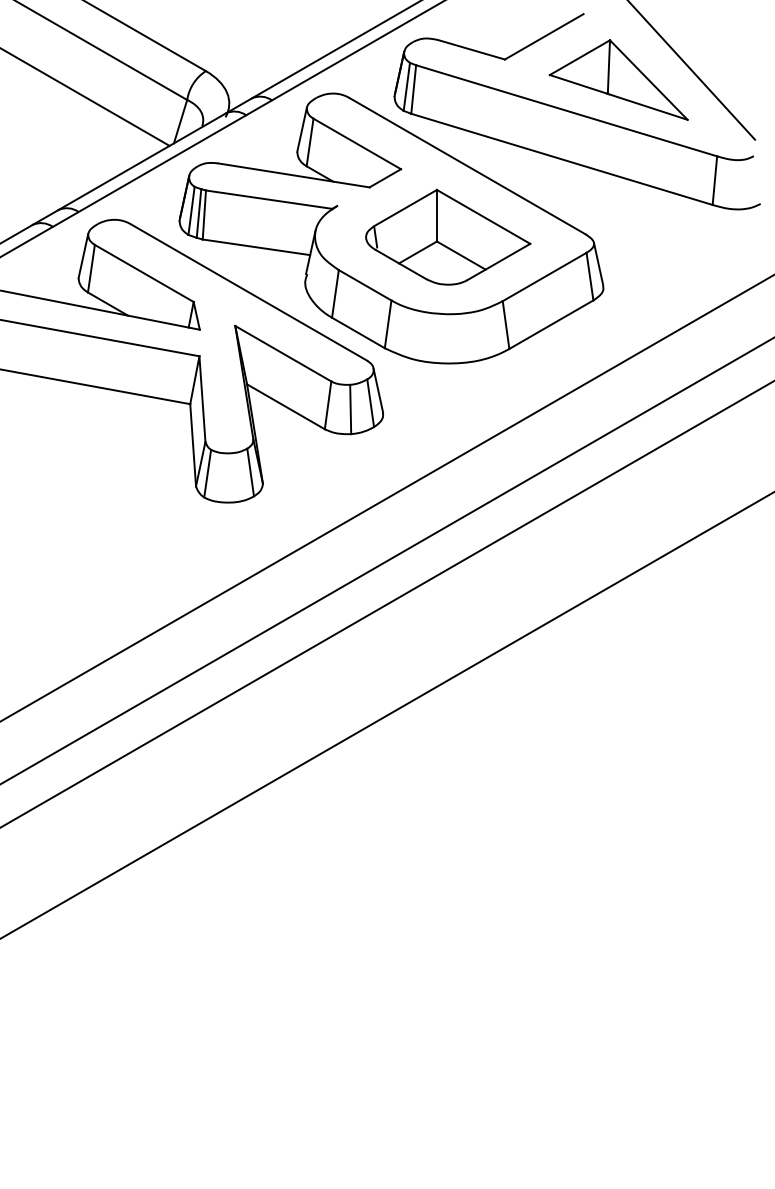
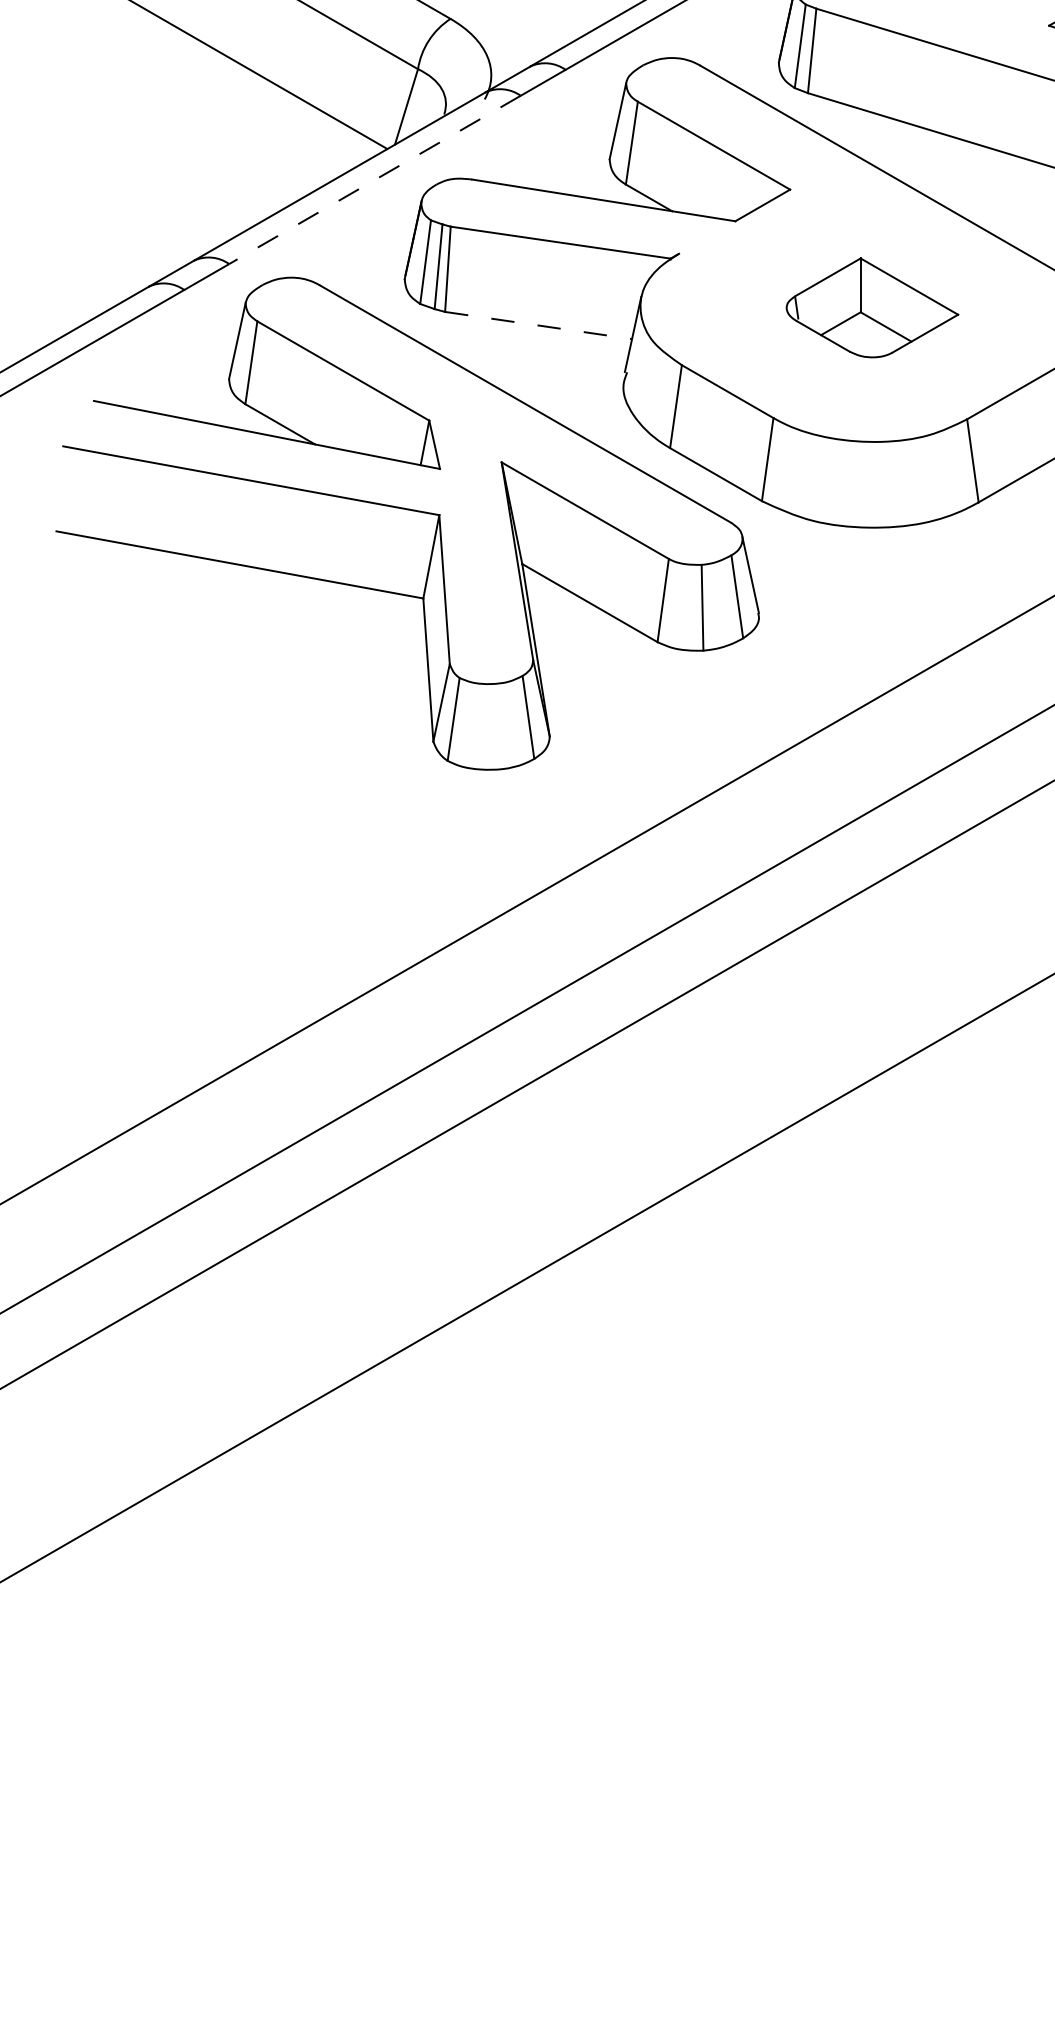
line: (162, 163) -> (375, 179), solid -> dashed
part: (448, 236) -> (872, 306), size x0.6
line: (256, 247) -> (538, 325), solid -> dashed

